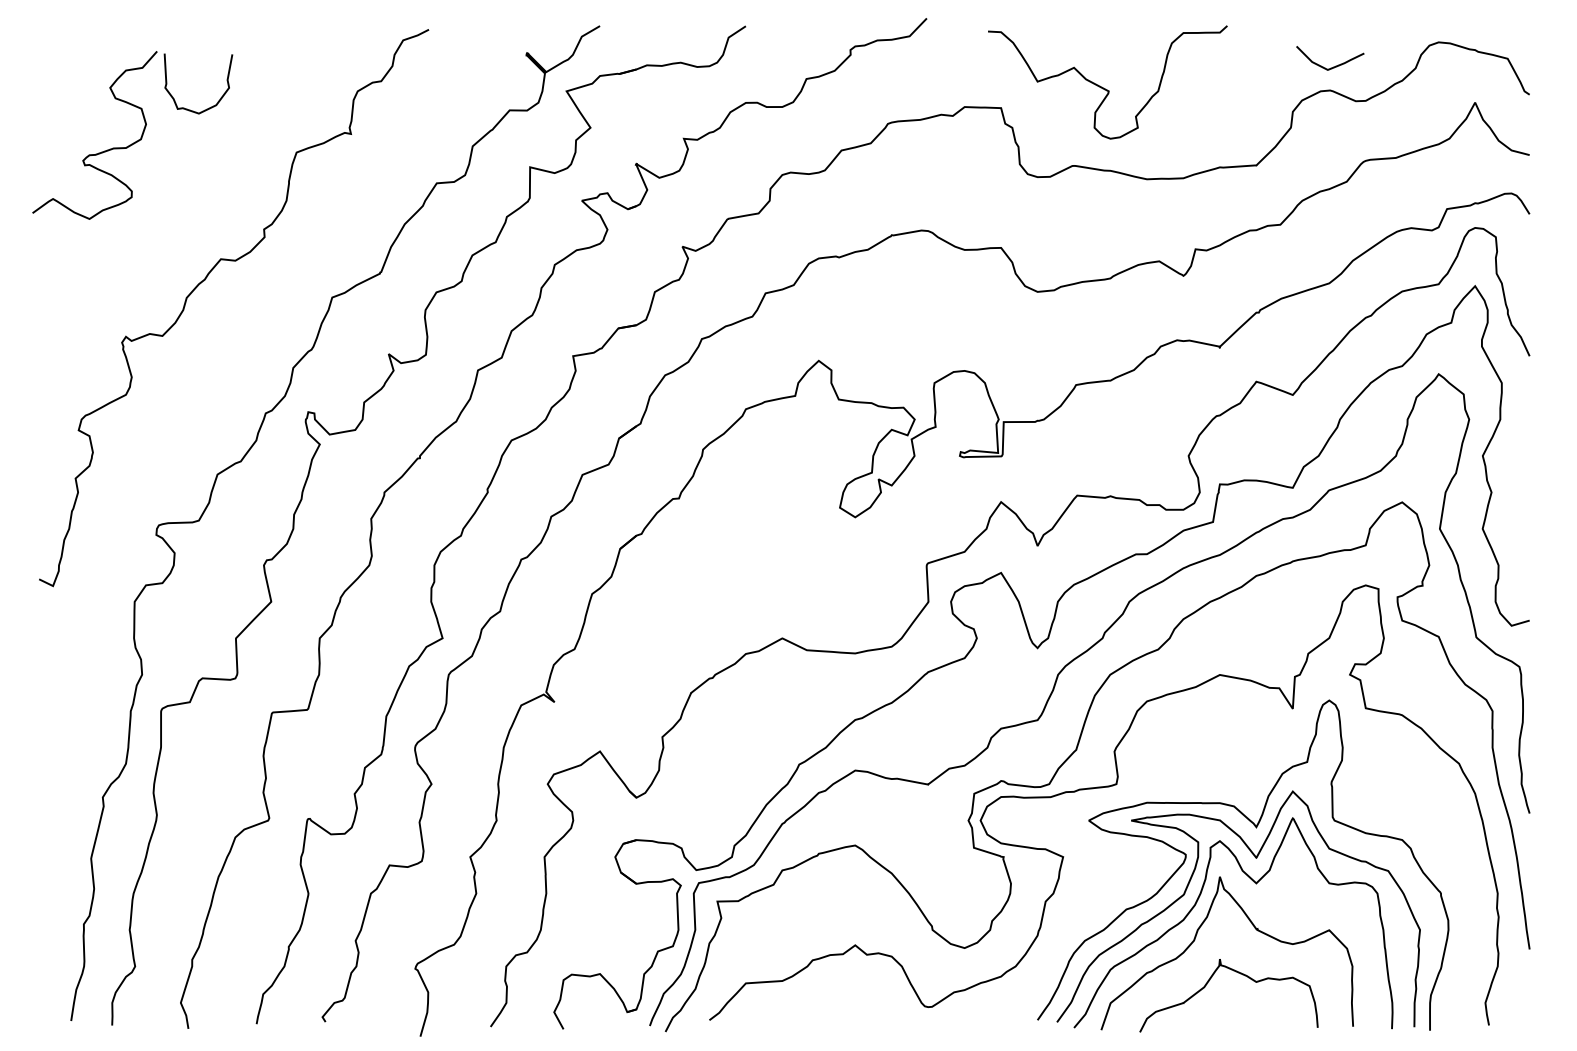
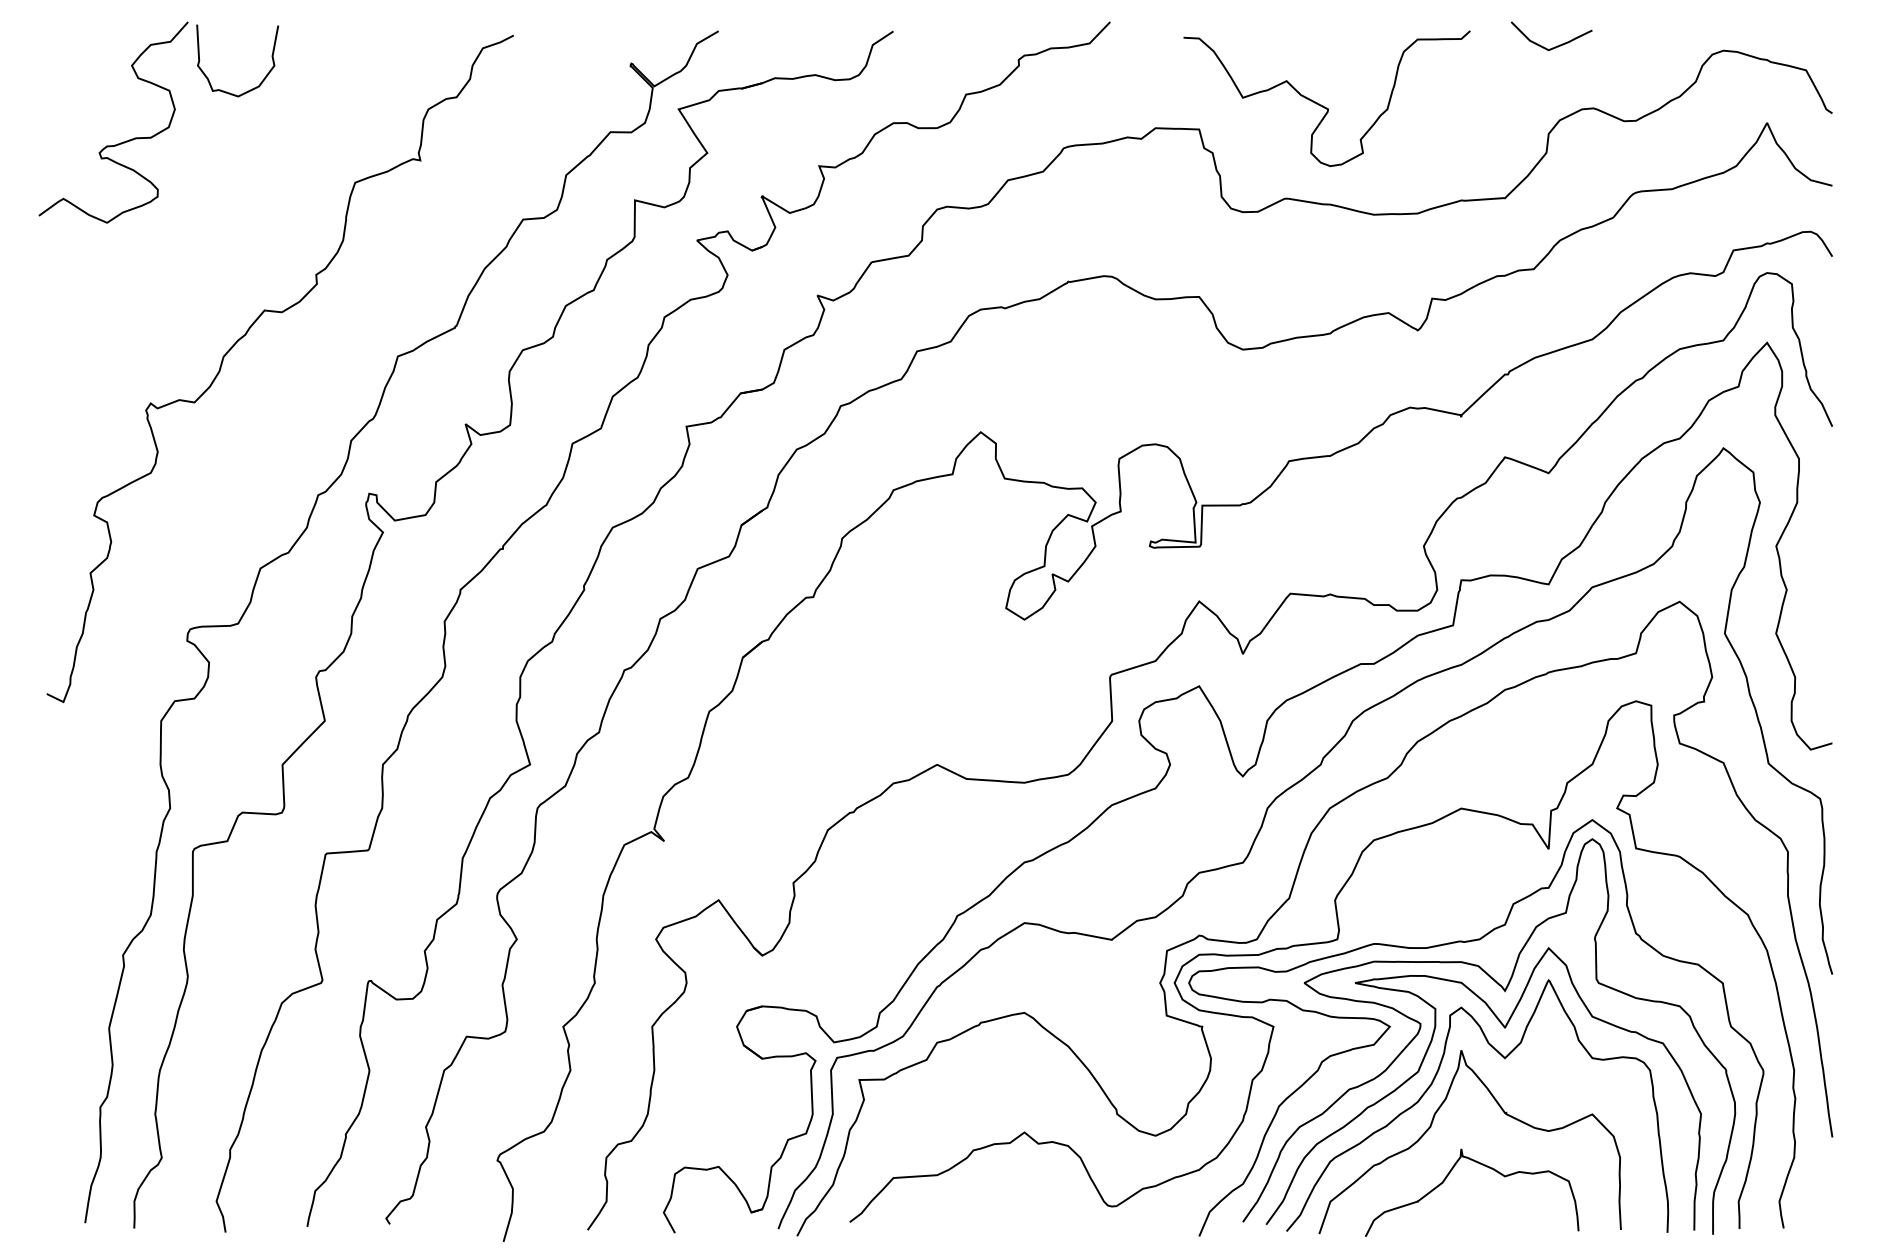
curve: (1333, 66) -> (1555, 46), moved
part: (136, 140) -> (163, 128), moved
curve: (1161, 857) -> (1391, 1027), added

